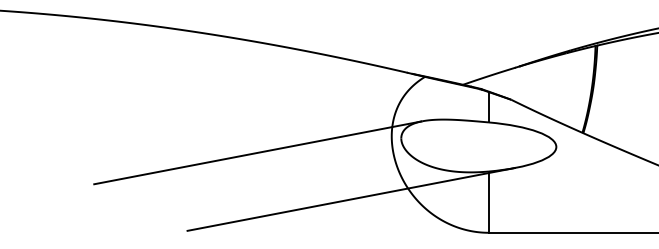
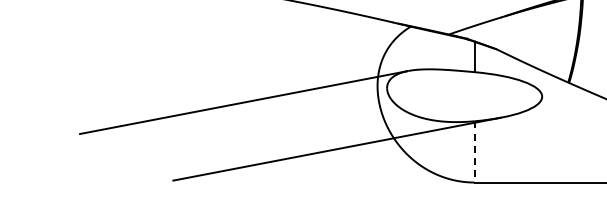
line: (488, 202) -> (474, 152), solid -> dashed

